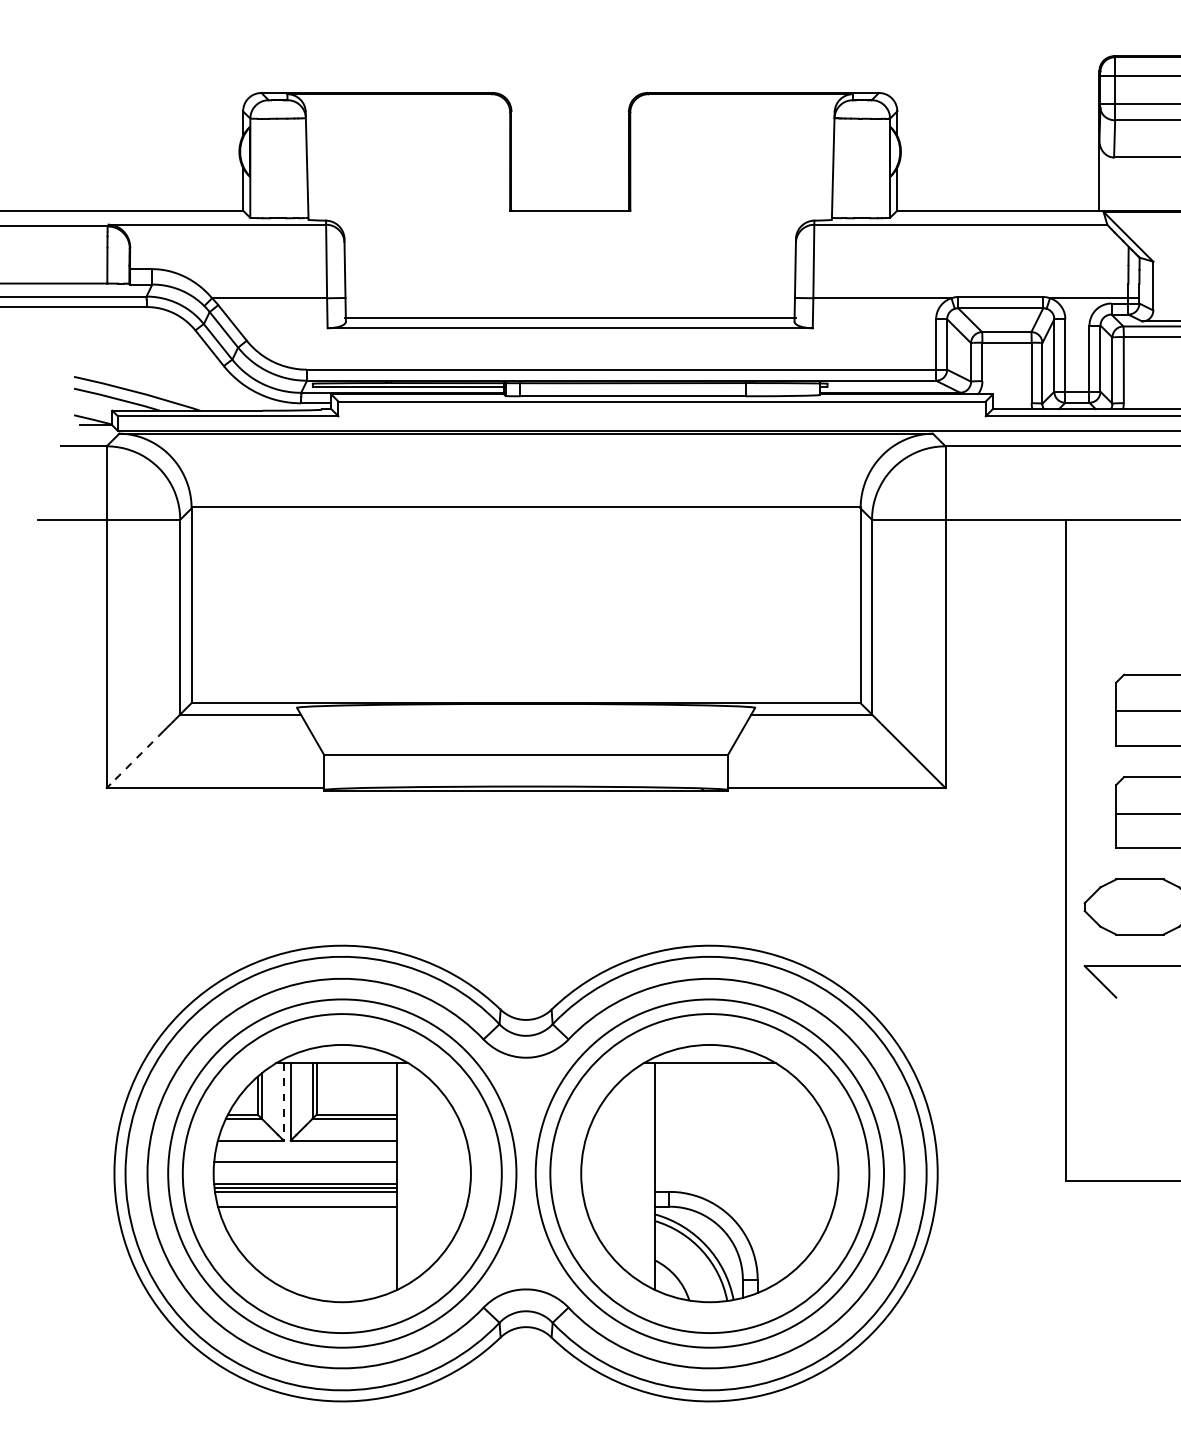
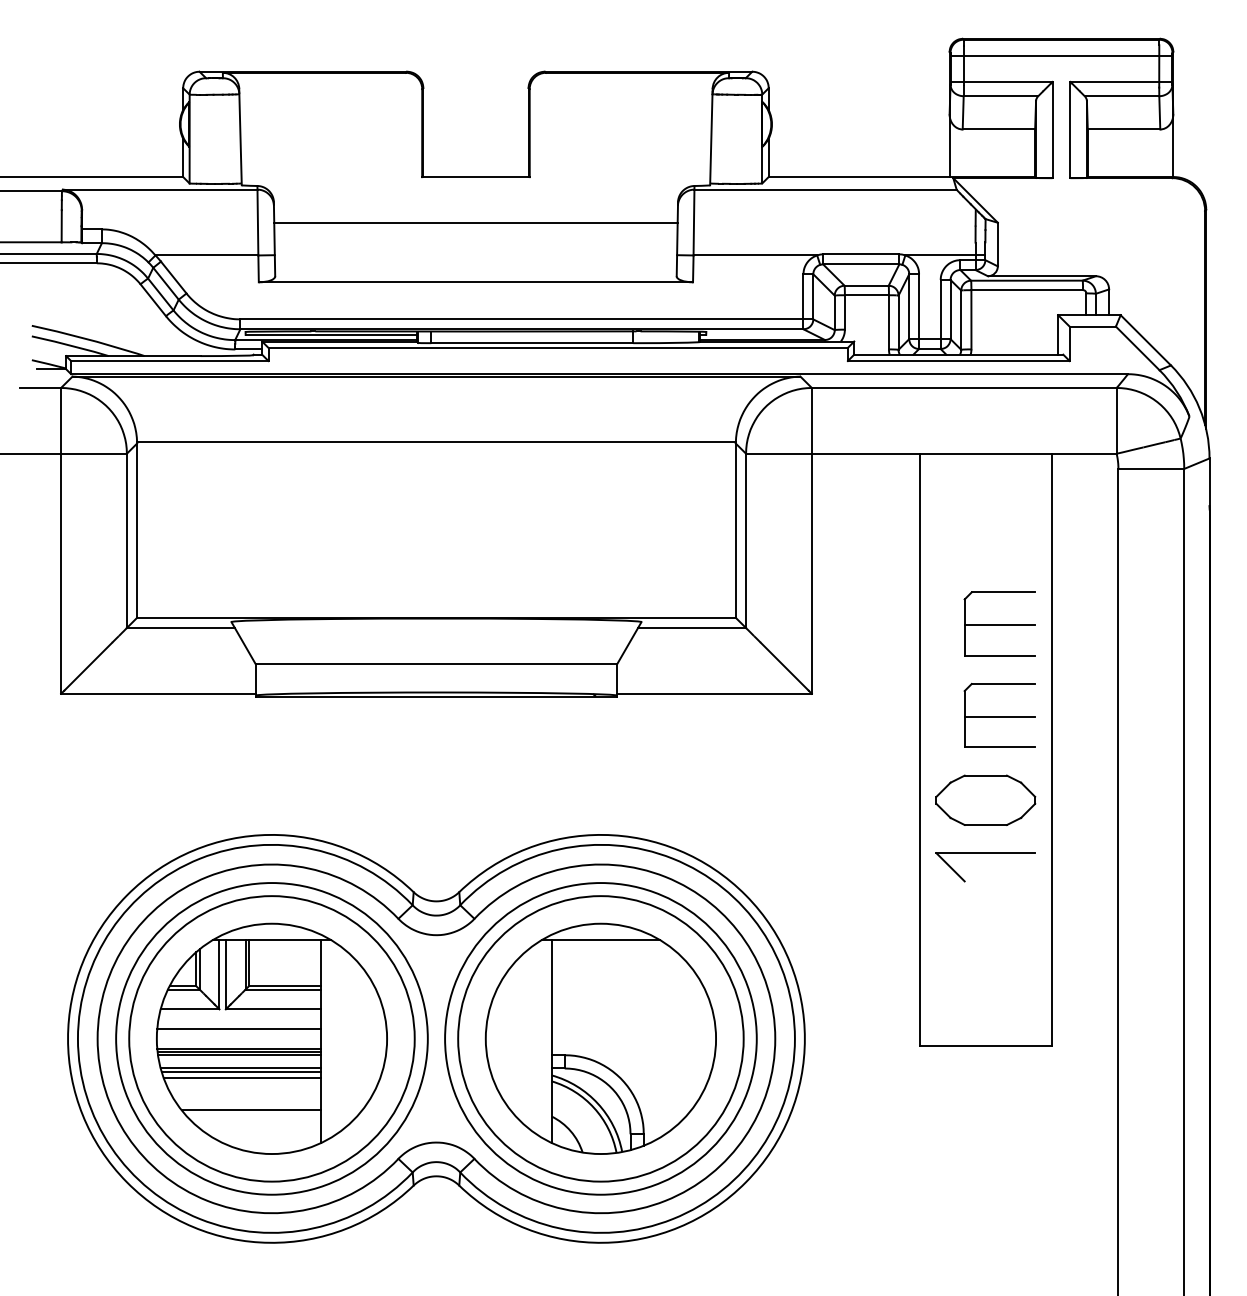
line: (569, 318) -> (475, 223), moved
line: (137, 757) -> (88, 666), dashed -> solid
line: (283, 1101) -> (219, 974), dashed -> solid
line: (308, 1210) -> (241, 1071), added
line: (309, 1216) -> (242, 1077), added
line: (319, 1253) -> (251, 1110), added

